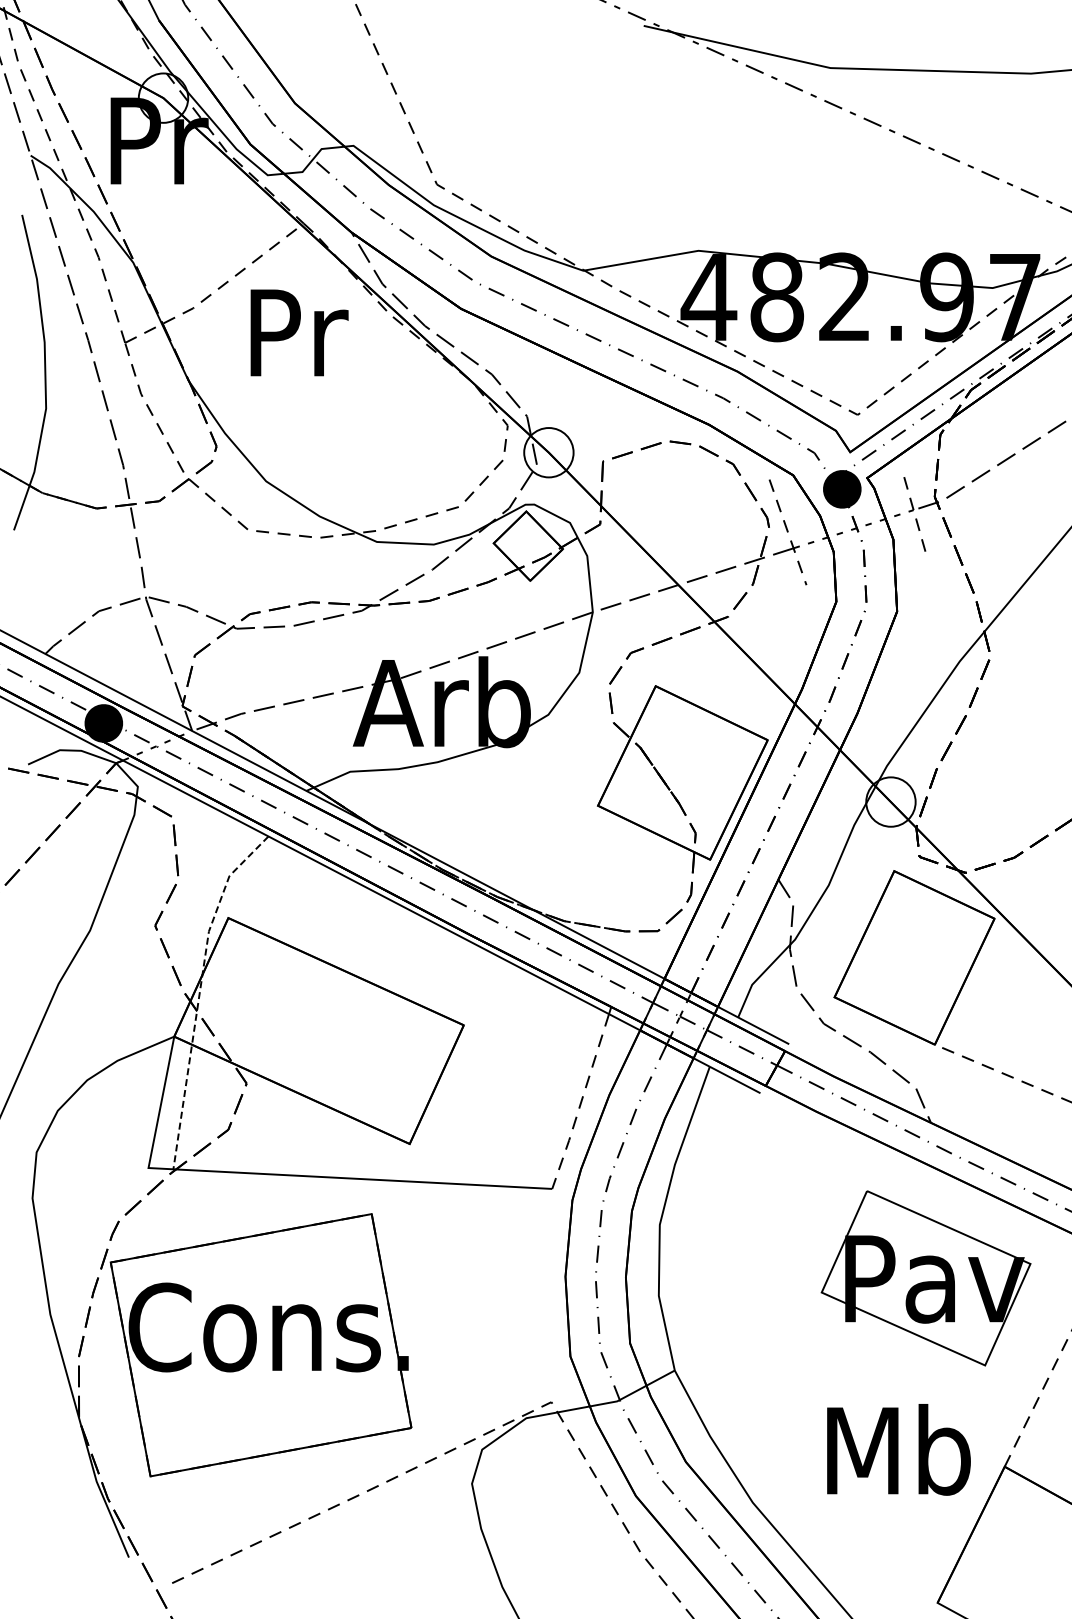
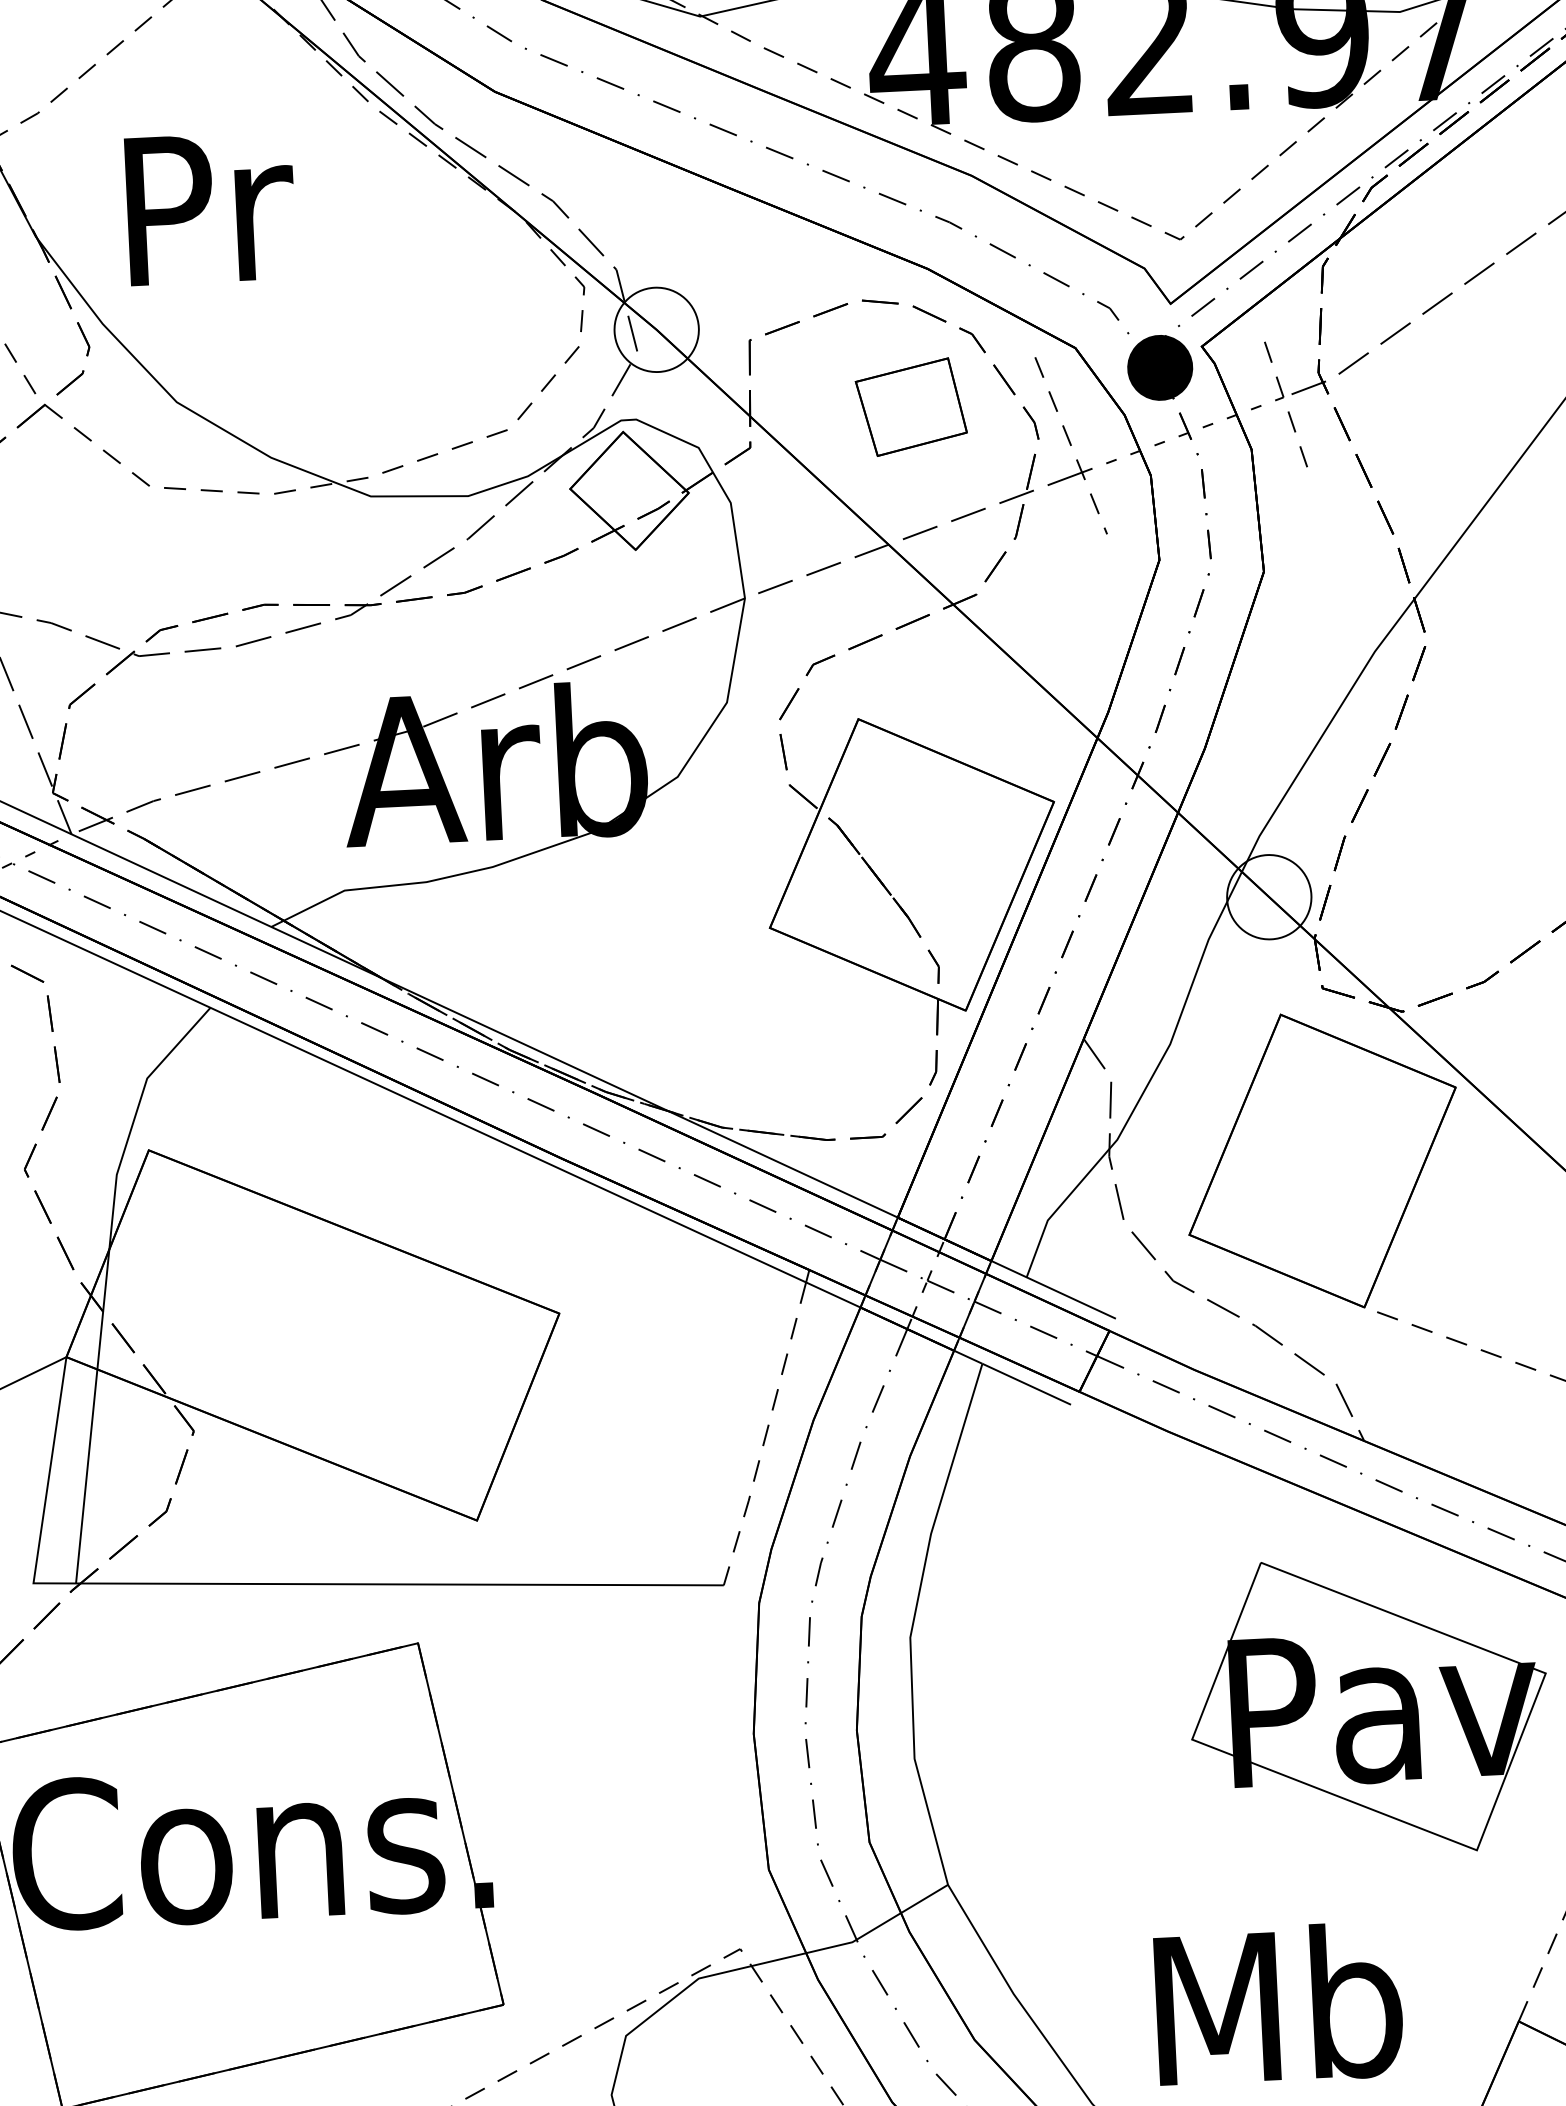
text: (299, 332) -> (210, 207), moved
part: (695, 504) -> (911, 405), added
line: (199, 992) -> (105, 1279), dashed -> solid
text: (898, 1449) -> (1278, 2003), moved

